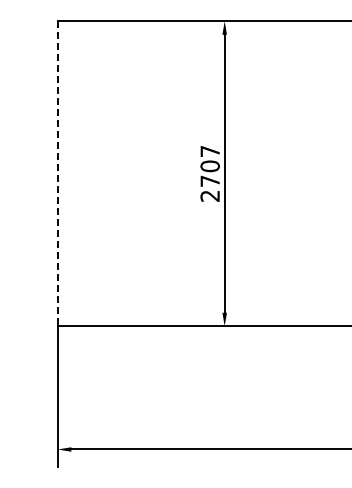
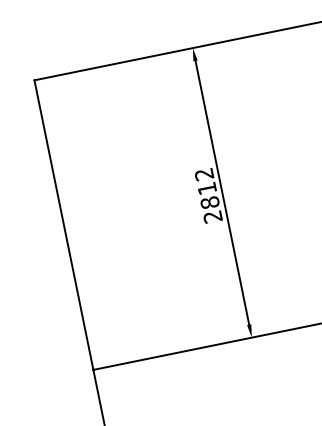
text: (209, 166) -> (206, 188), 2707 -> 2812
line: (57, 173) -> (63, 224), dashed -> solid

